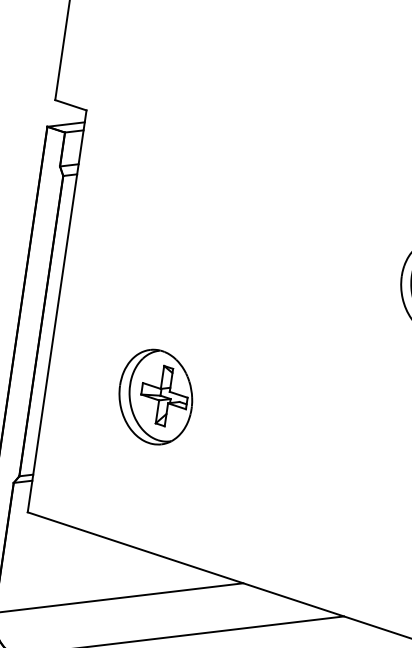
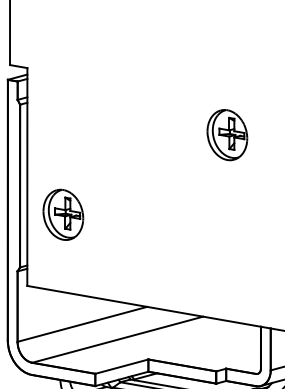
part: (156, 396) -> (63, 214), moved

